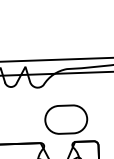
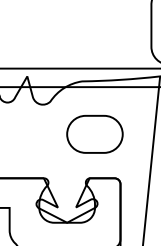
part: (65, 119) -> (94, 134), moved

